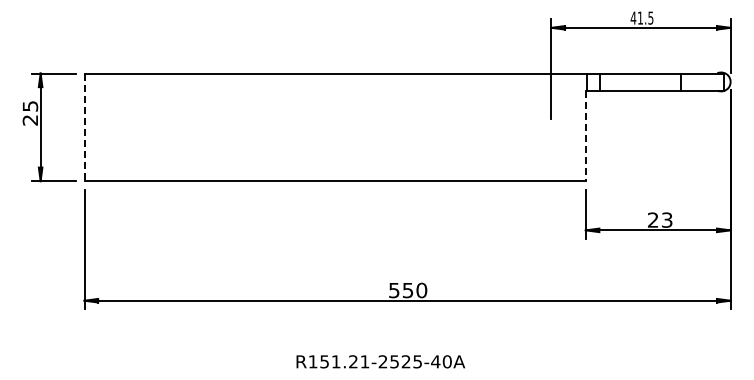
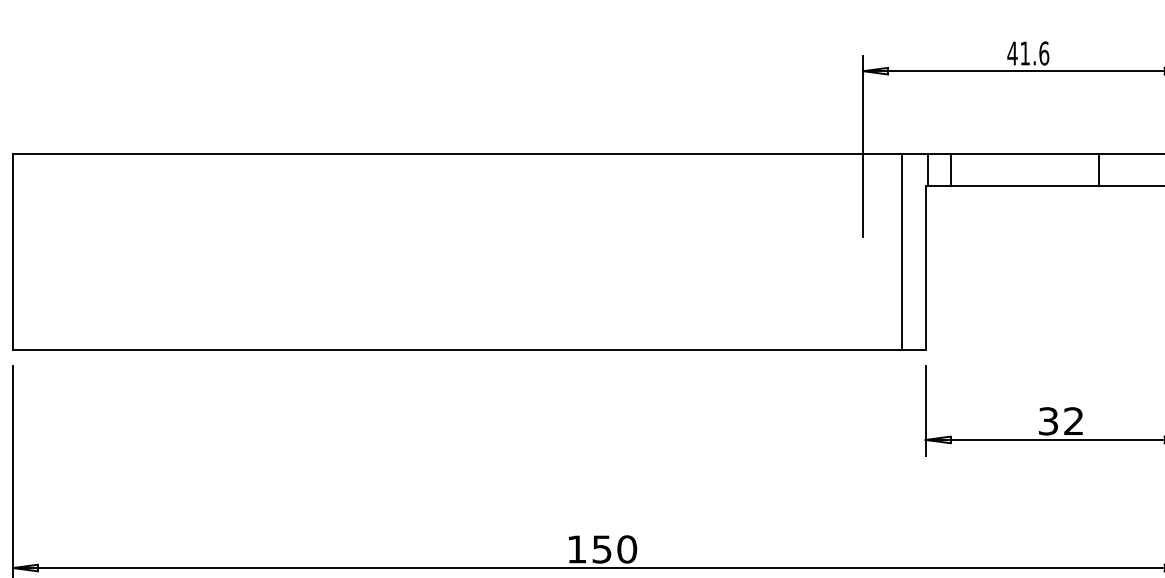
text: (650, 17) -> (1043, 52), 41.5 -> 41.6
line: (84, 127) -> (12, 252), dashed -> solid
line: (572, 127) -> (901, 252), added
line: (585, 136) -> (925, 269), dashed -> solid
text: (660, 219) -> (1061, 420), 23 -> 32
text: (394, 290) -> (577, 549), 550 -> 150

